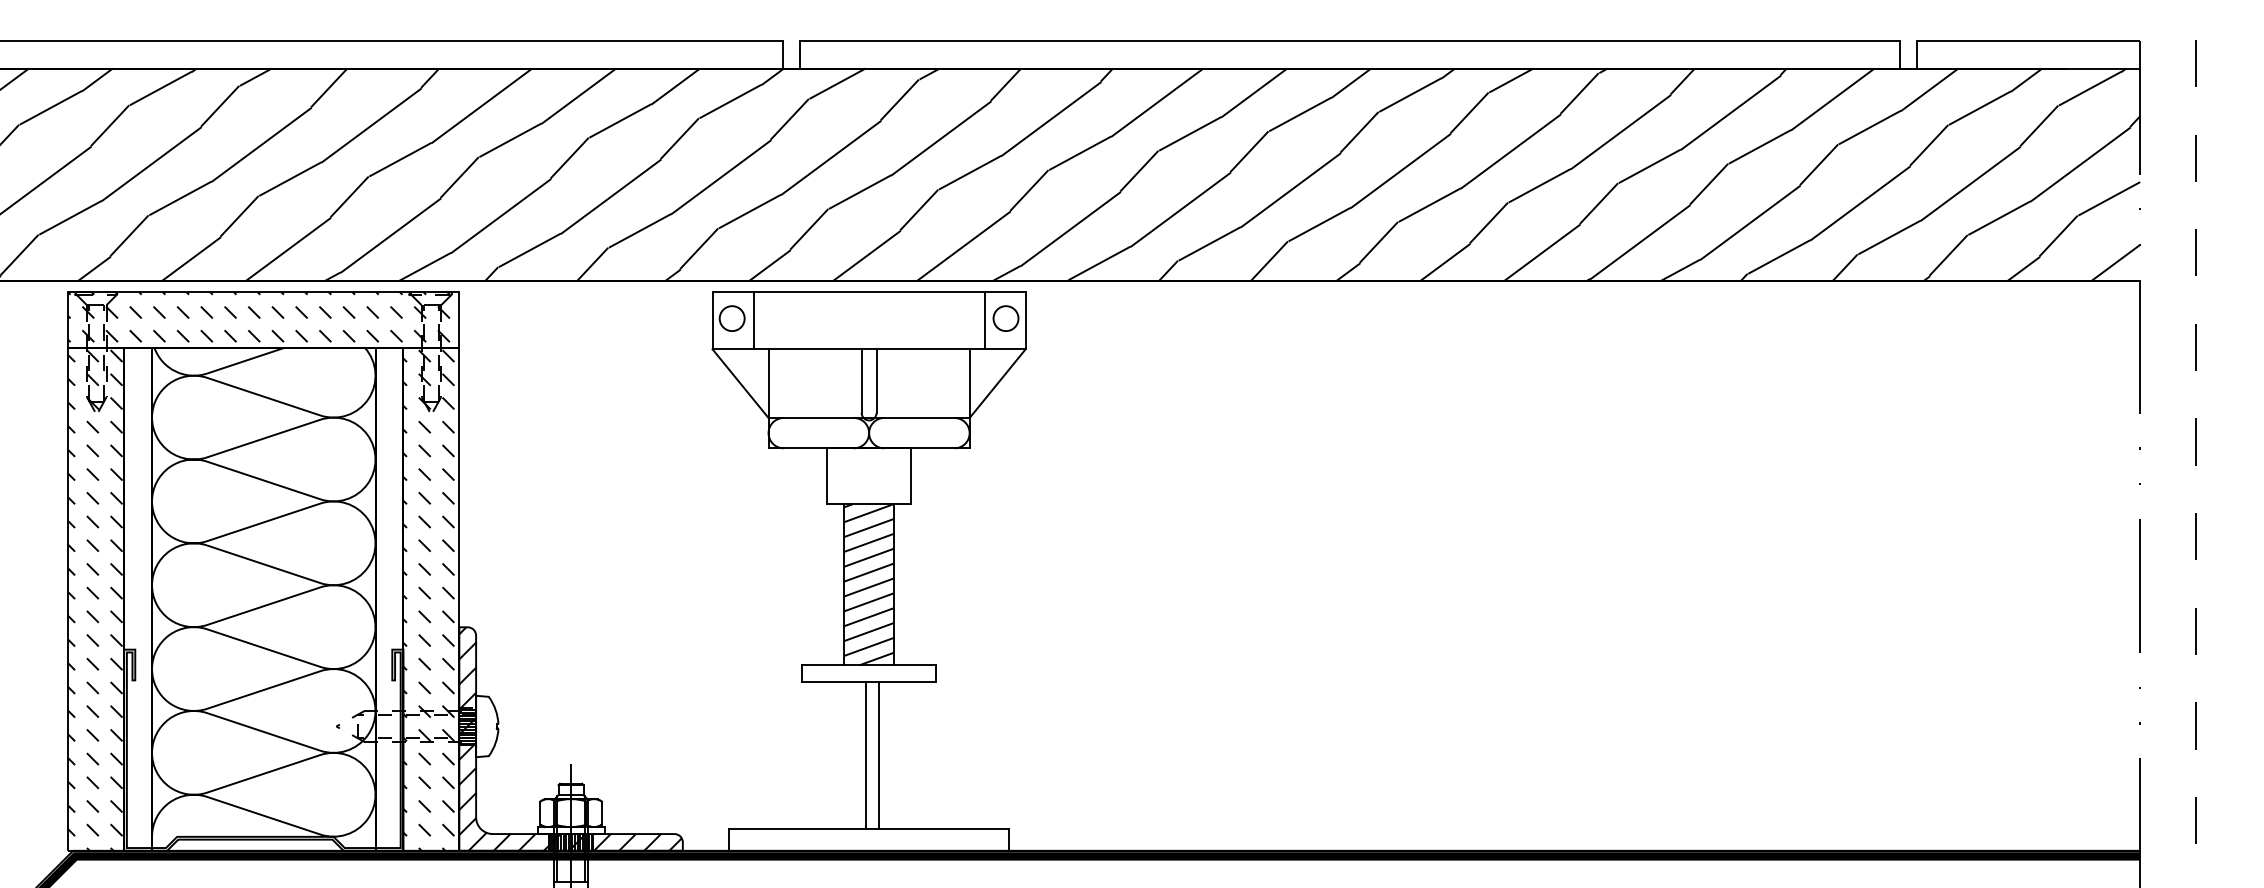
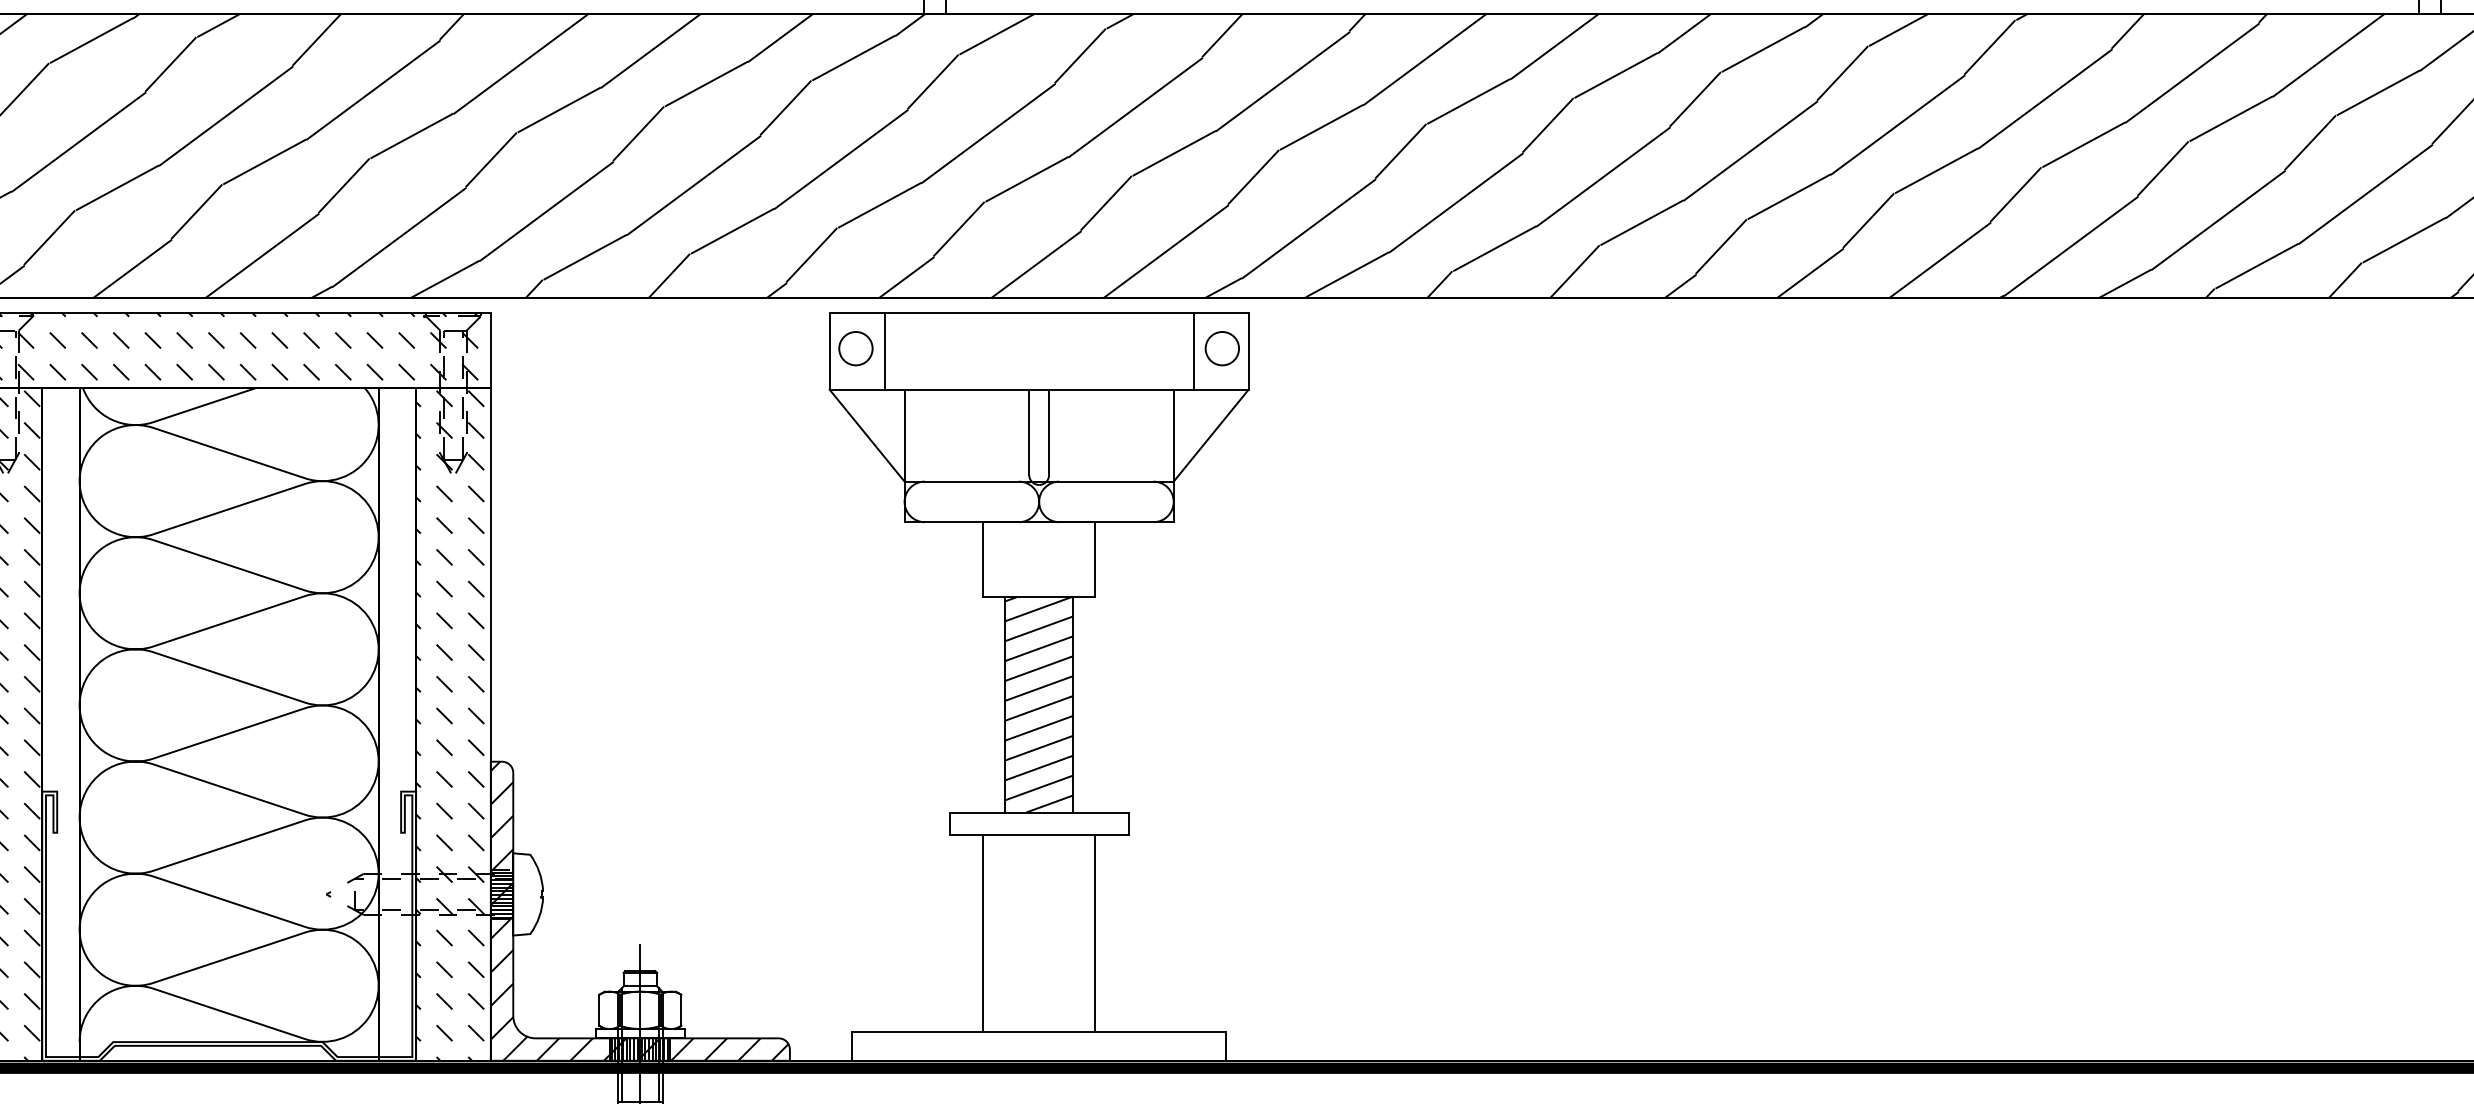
line: (866, 755) -> (1095, 933), moved
line: (879, 755) -> (983, 933), moved

